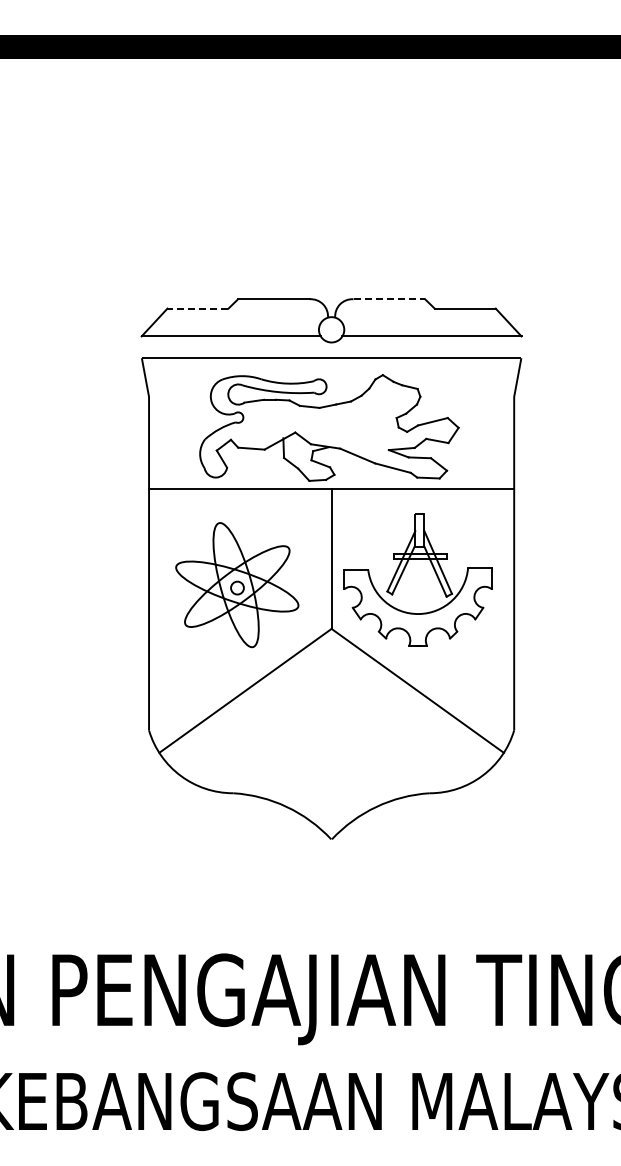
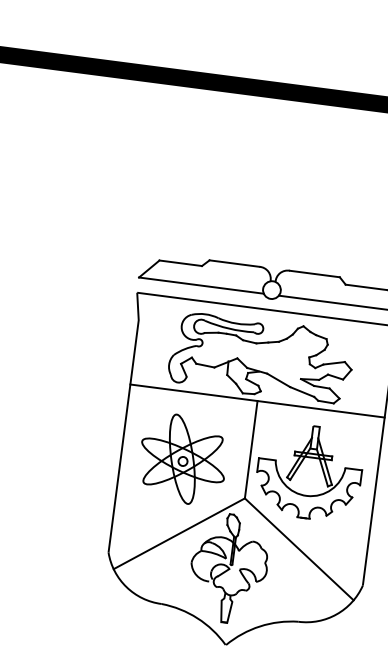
line: (389, 299) -> (315, 274), dashed -> solid
line: (197, 308) -> (180, 263), dashed -> solid
part: (321, 730) -> (228, 568), added

